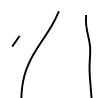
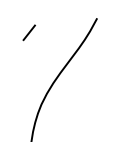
line: (15, 40) -> (28, 31), moved

